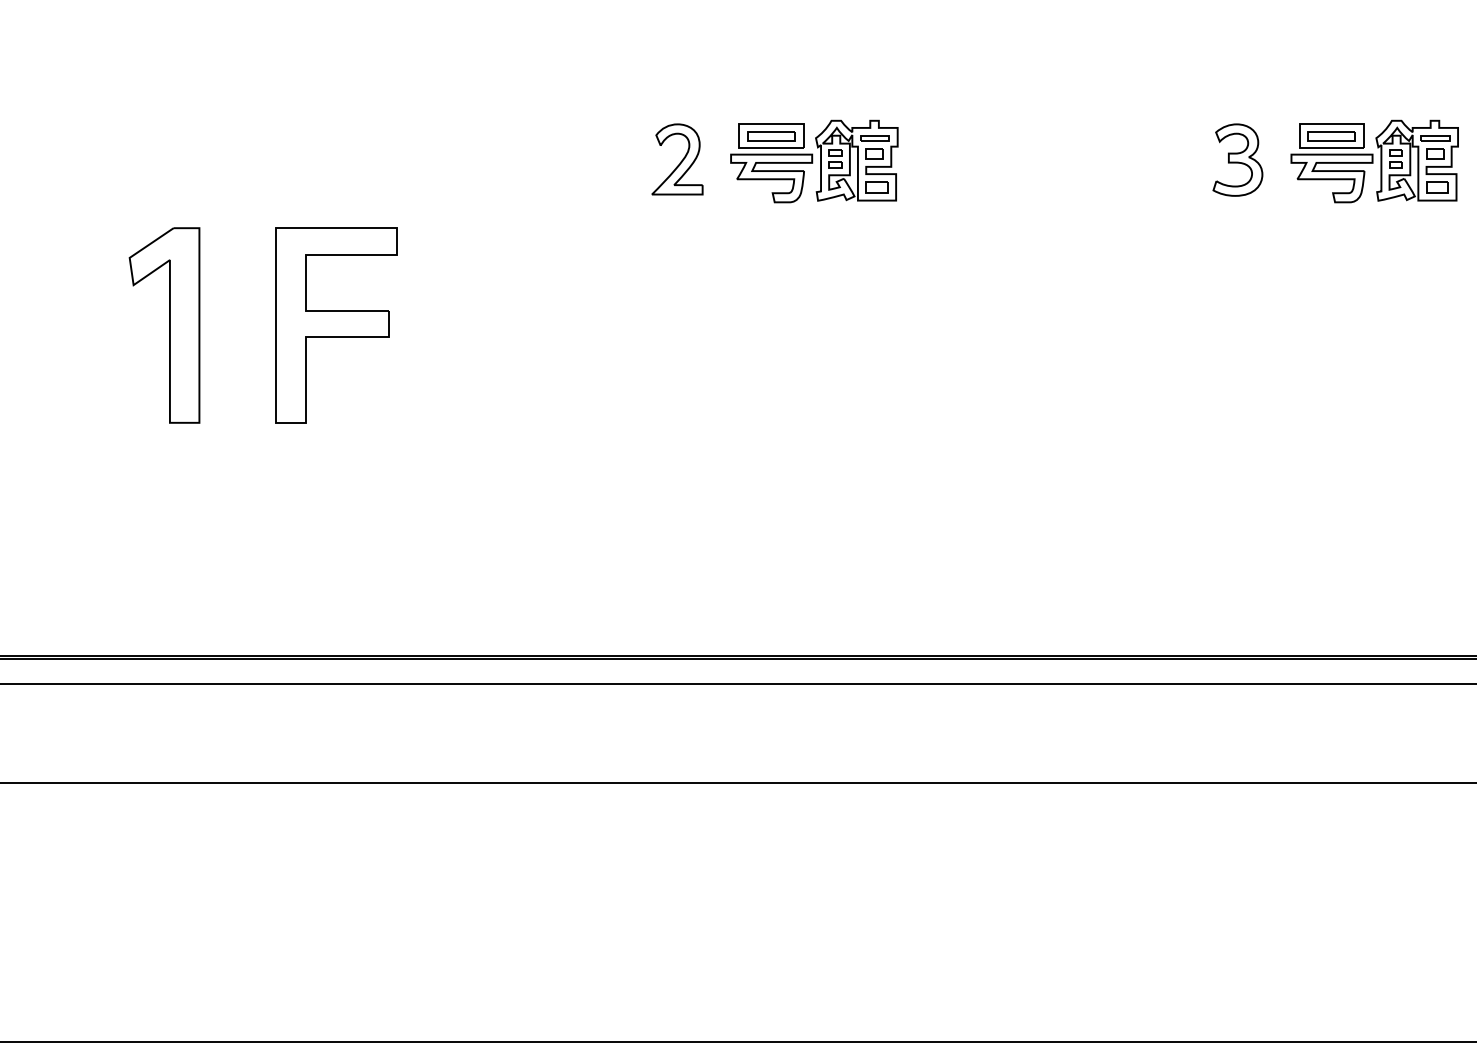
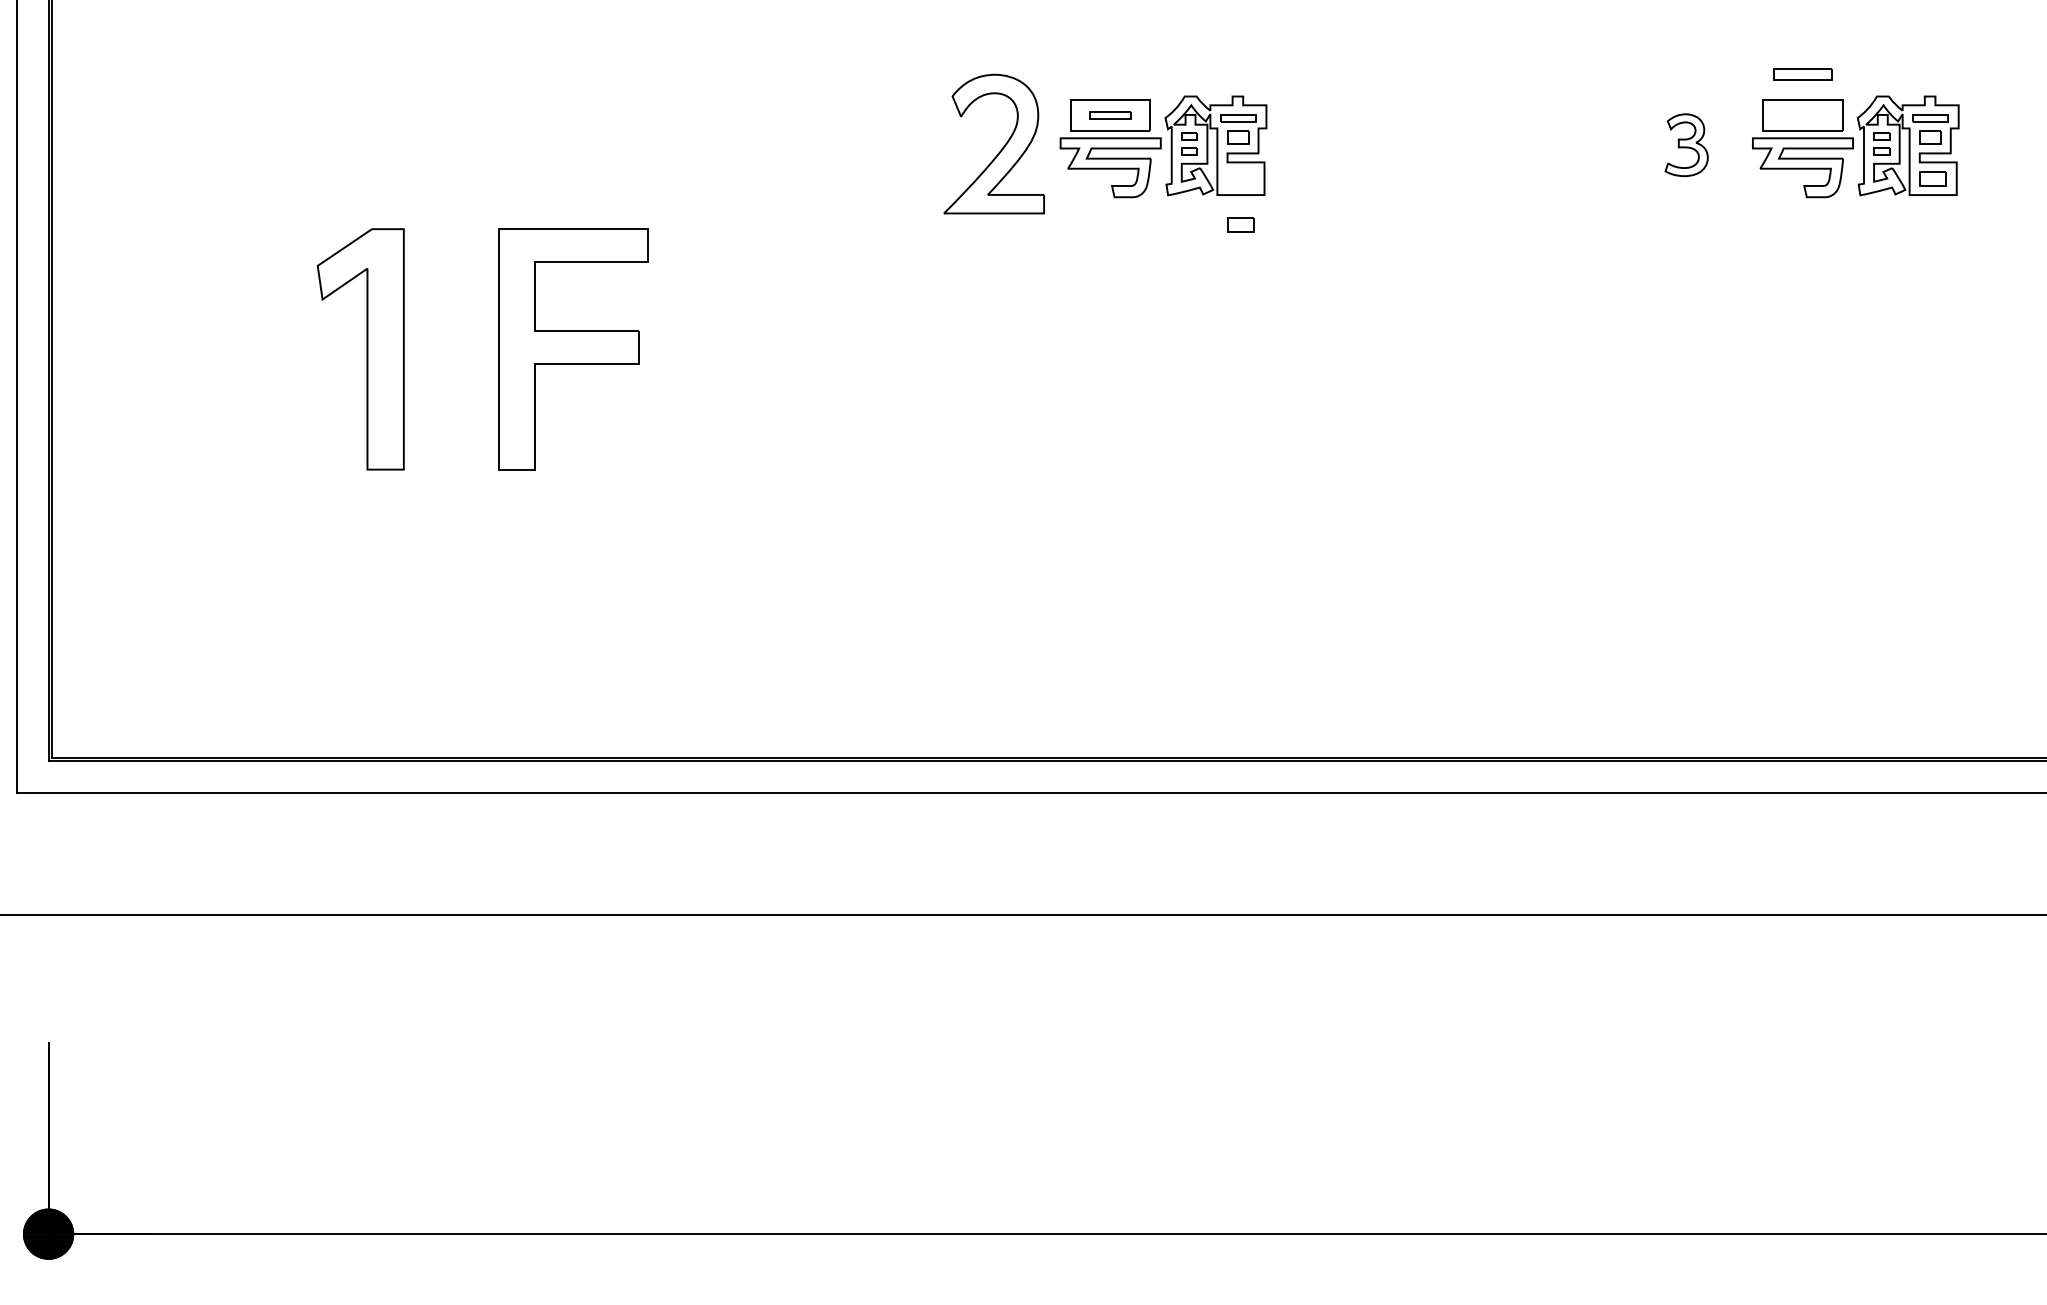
part: (771, 136) -> (1110, 115), size x0.7
part: (1331, 136) -> (1802, 74), moved
part: (677, 159) -> (994, 144), size x1.6
part: (1237, 160) -> (1686, 145), size x0.7
part: (876, 187) -> (1240, 224), moved

